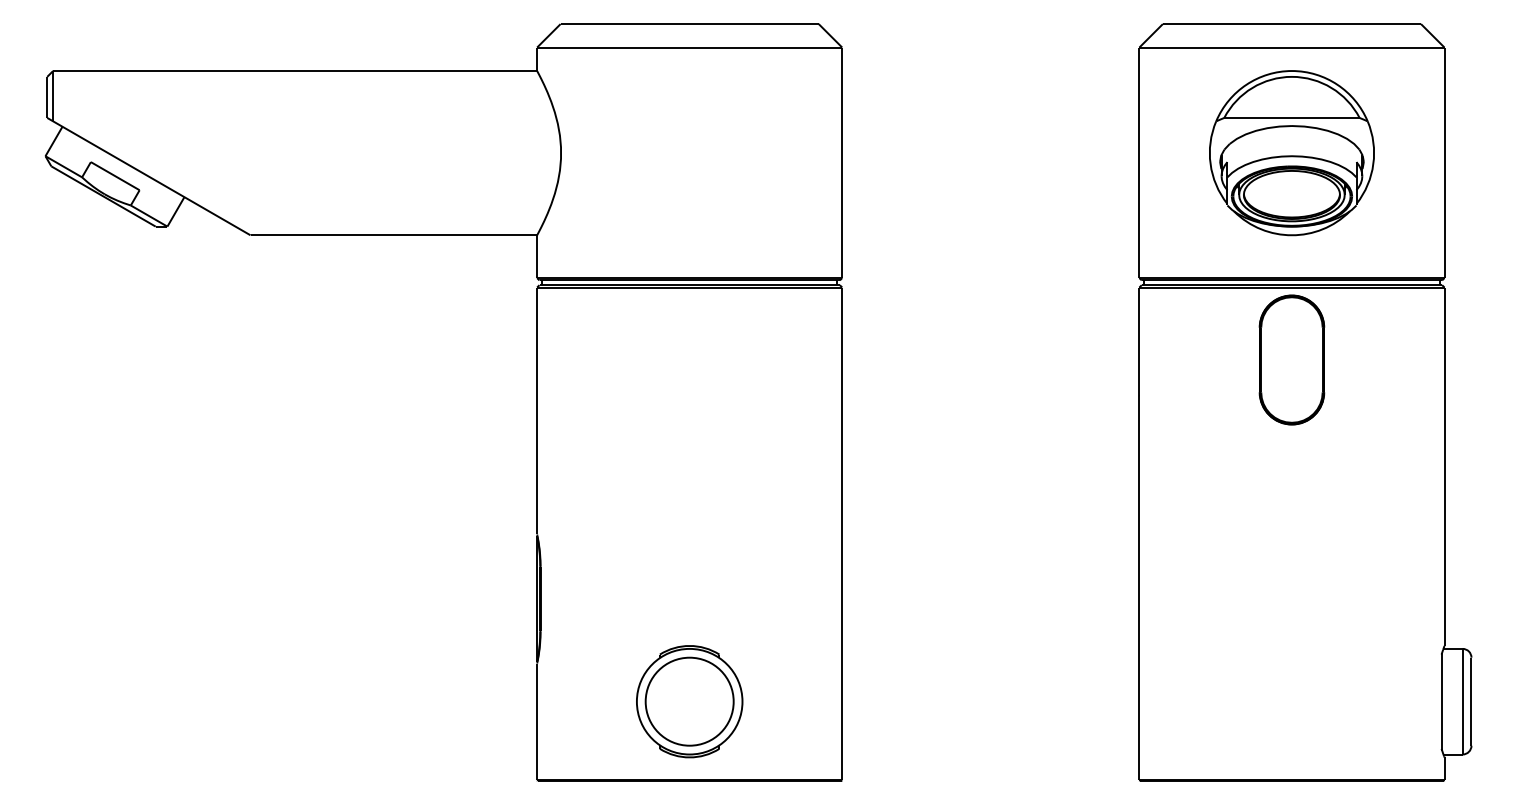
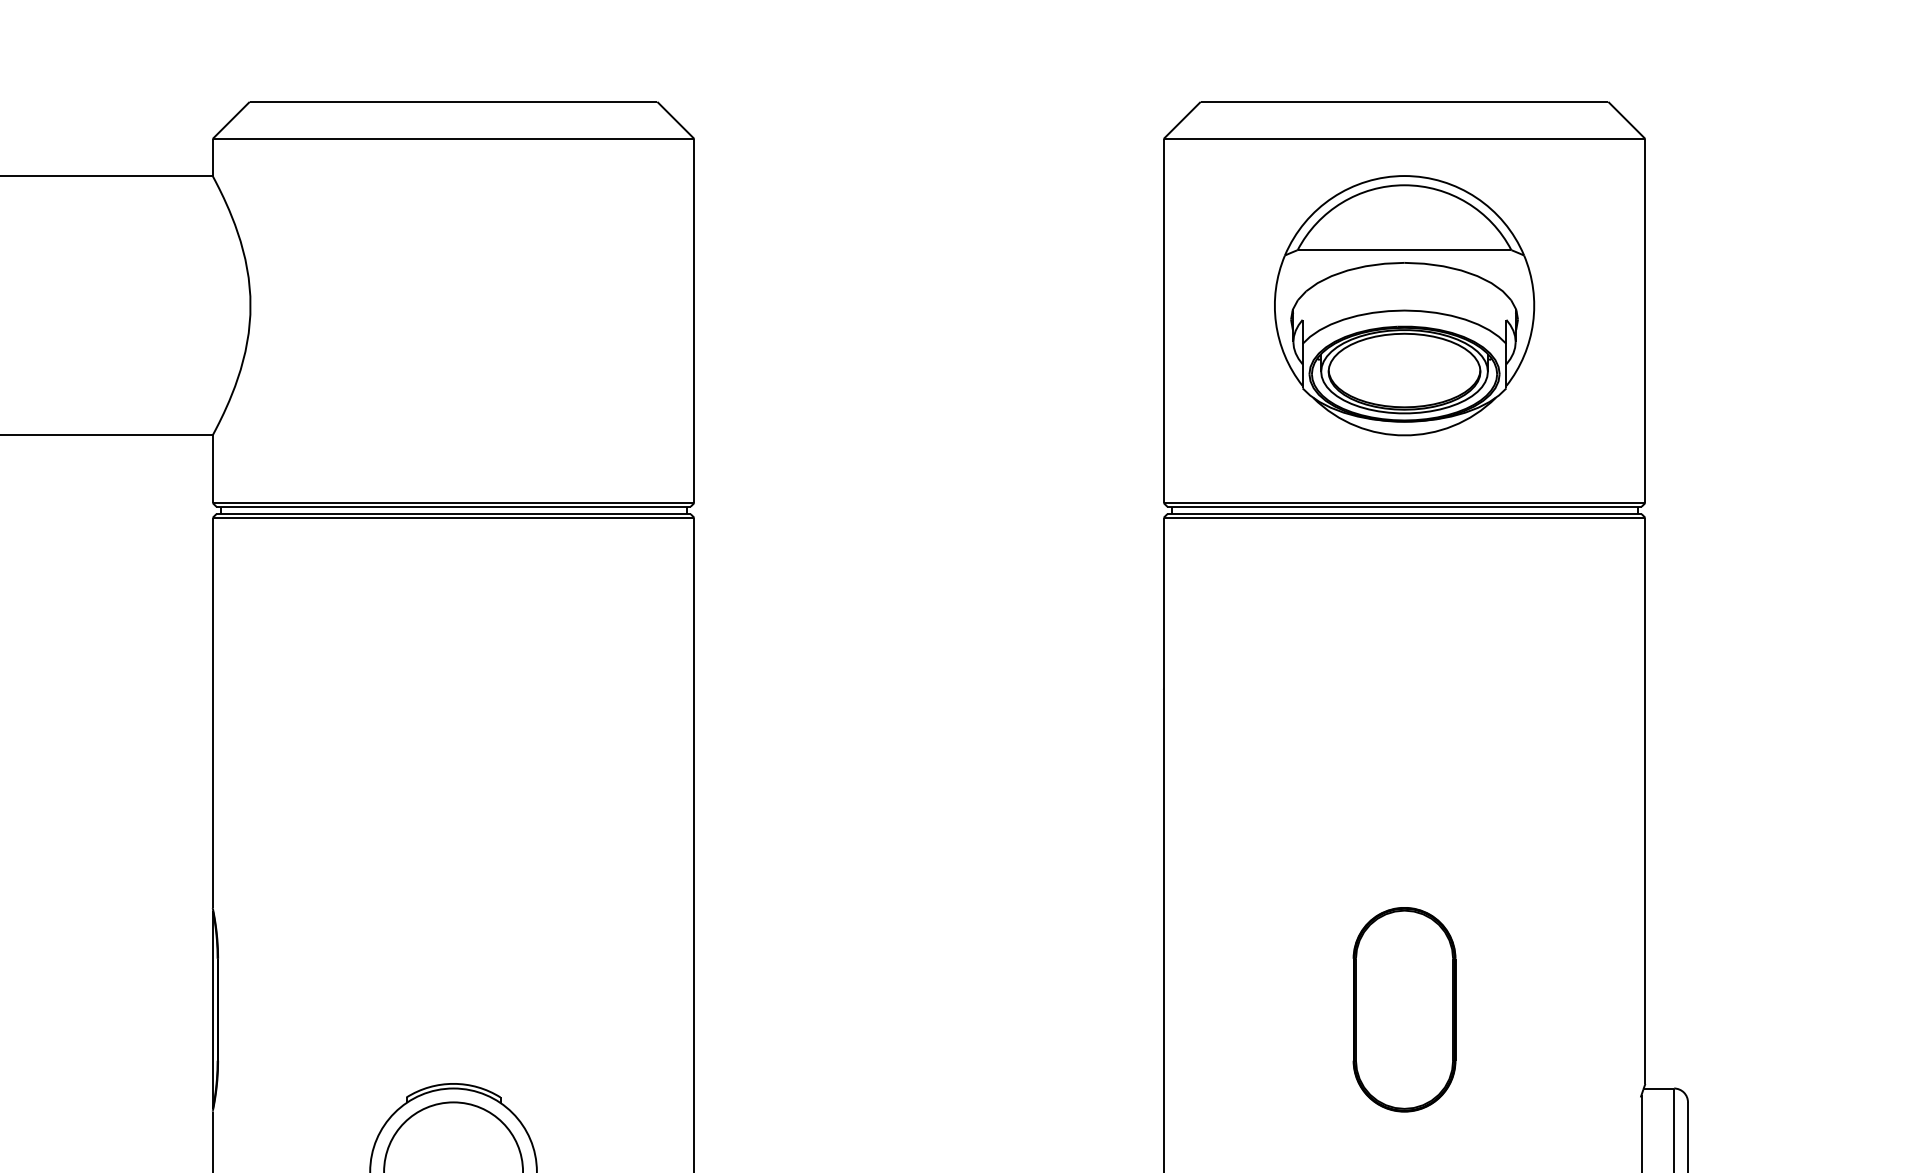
part: (1291, 359) -> (1403, 1008), moved

